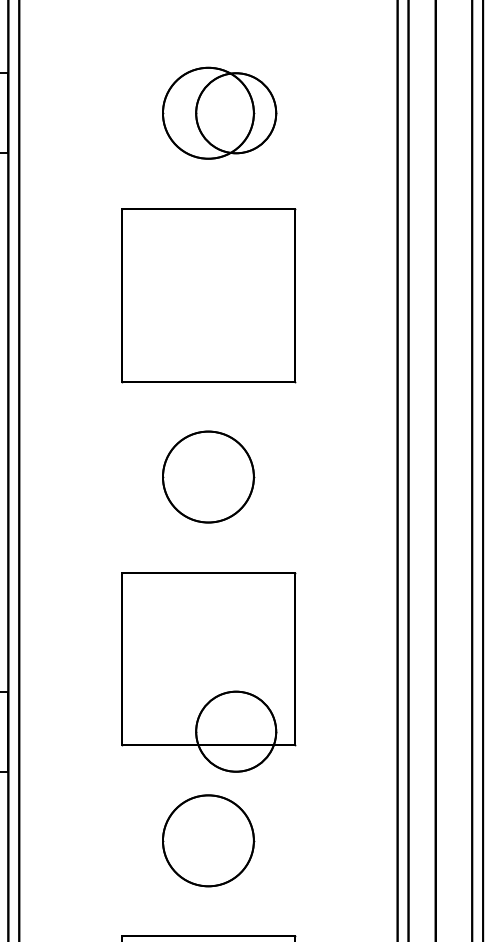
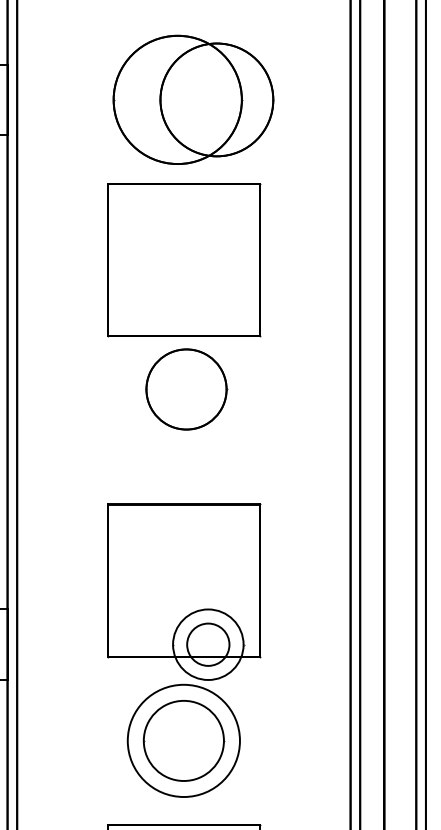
part: (219, 112) -> (193, 99), size x1.6
part: (208, 476) -> (186, 389), moved
circle: (236, 731) -> (208, 644), size x0.6
circle: (207, 840) -> (183, 740), size x1.4

